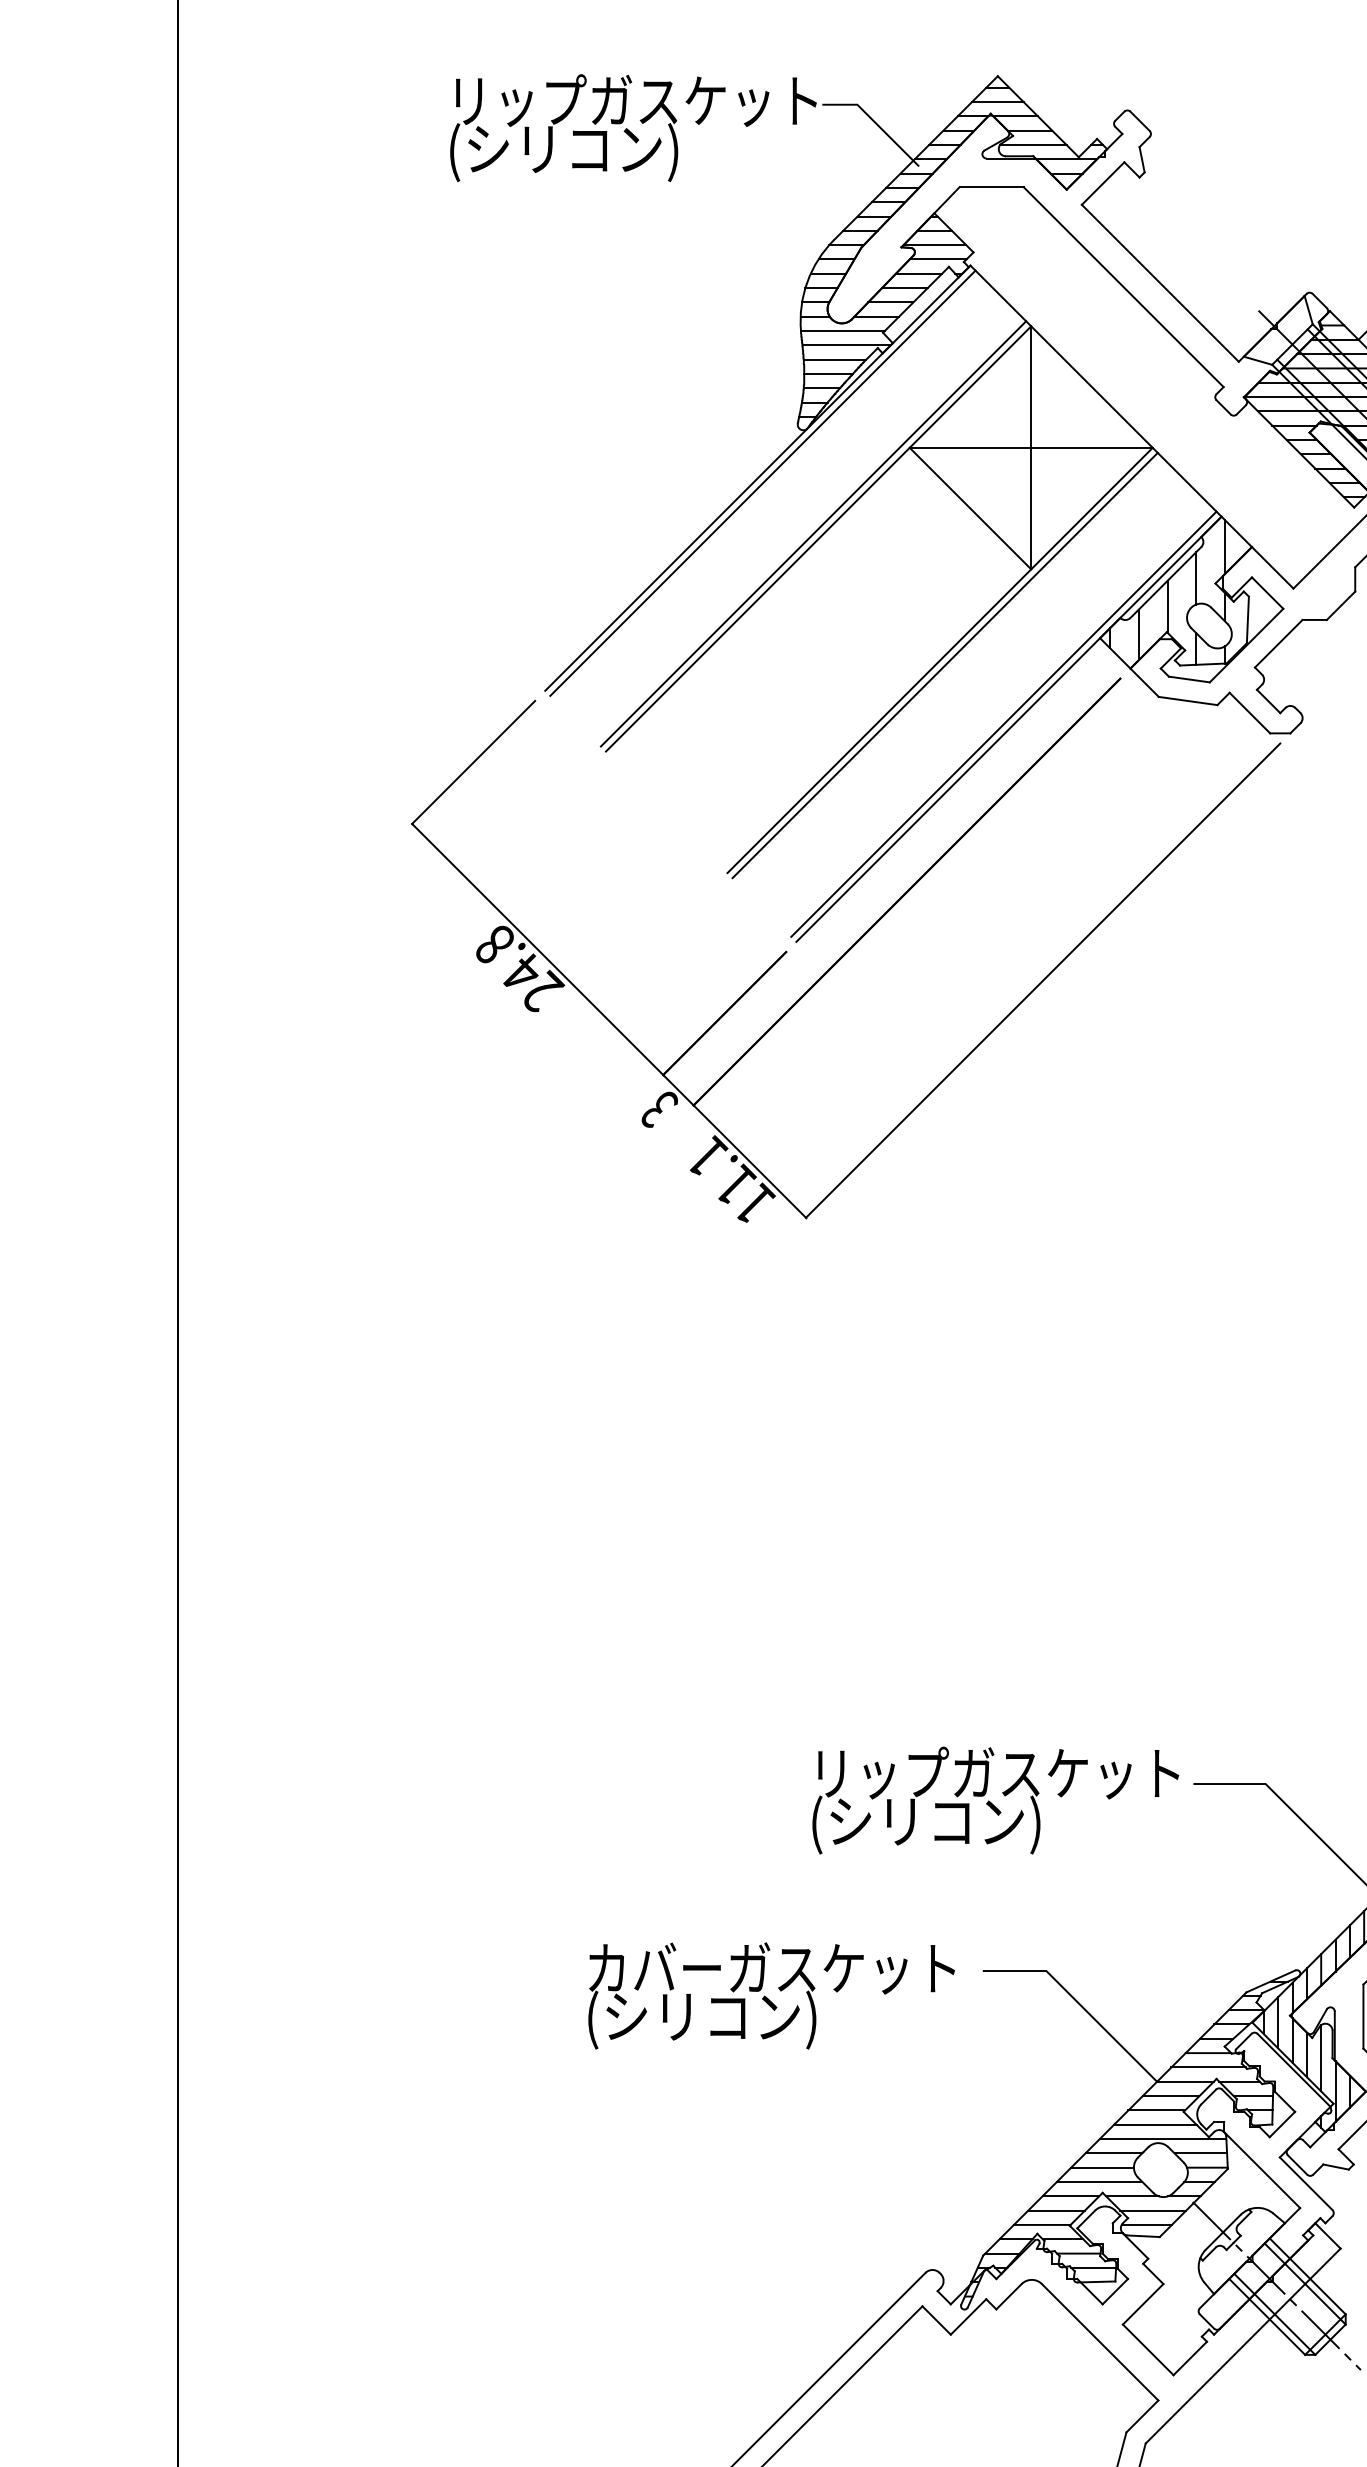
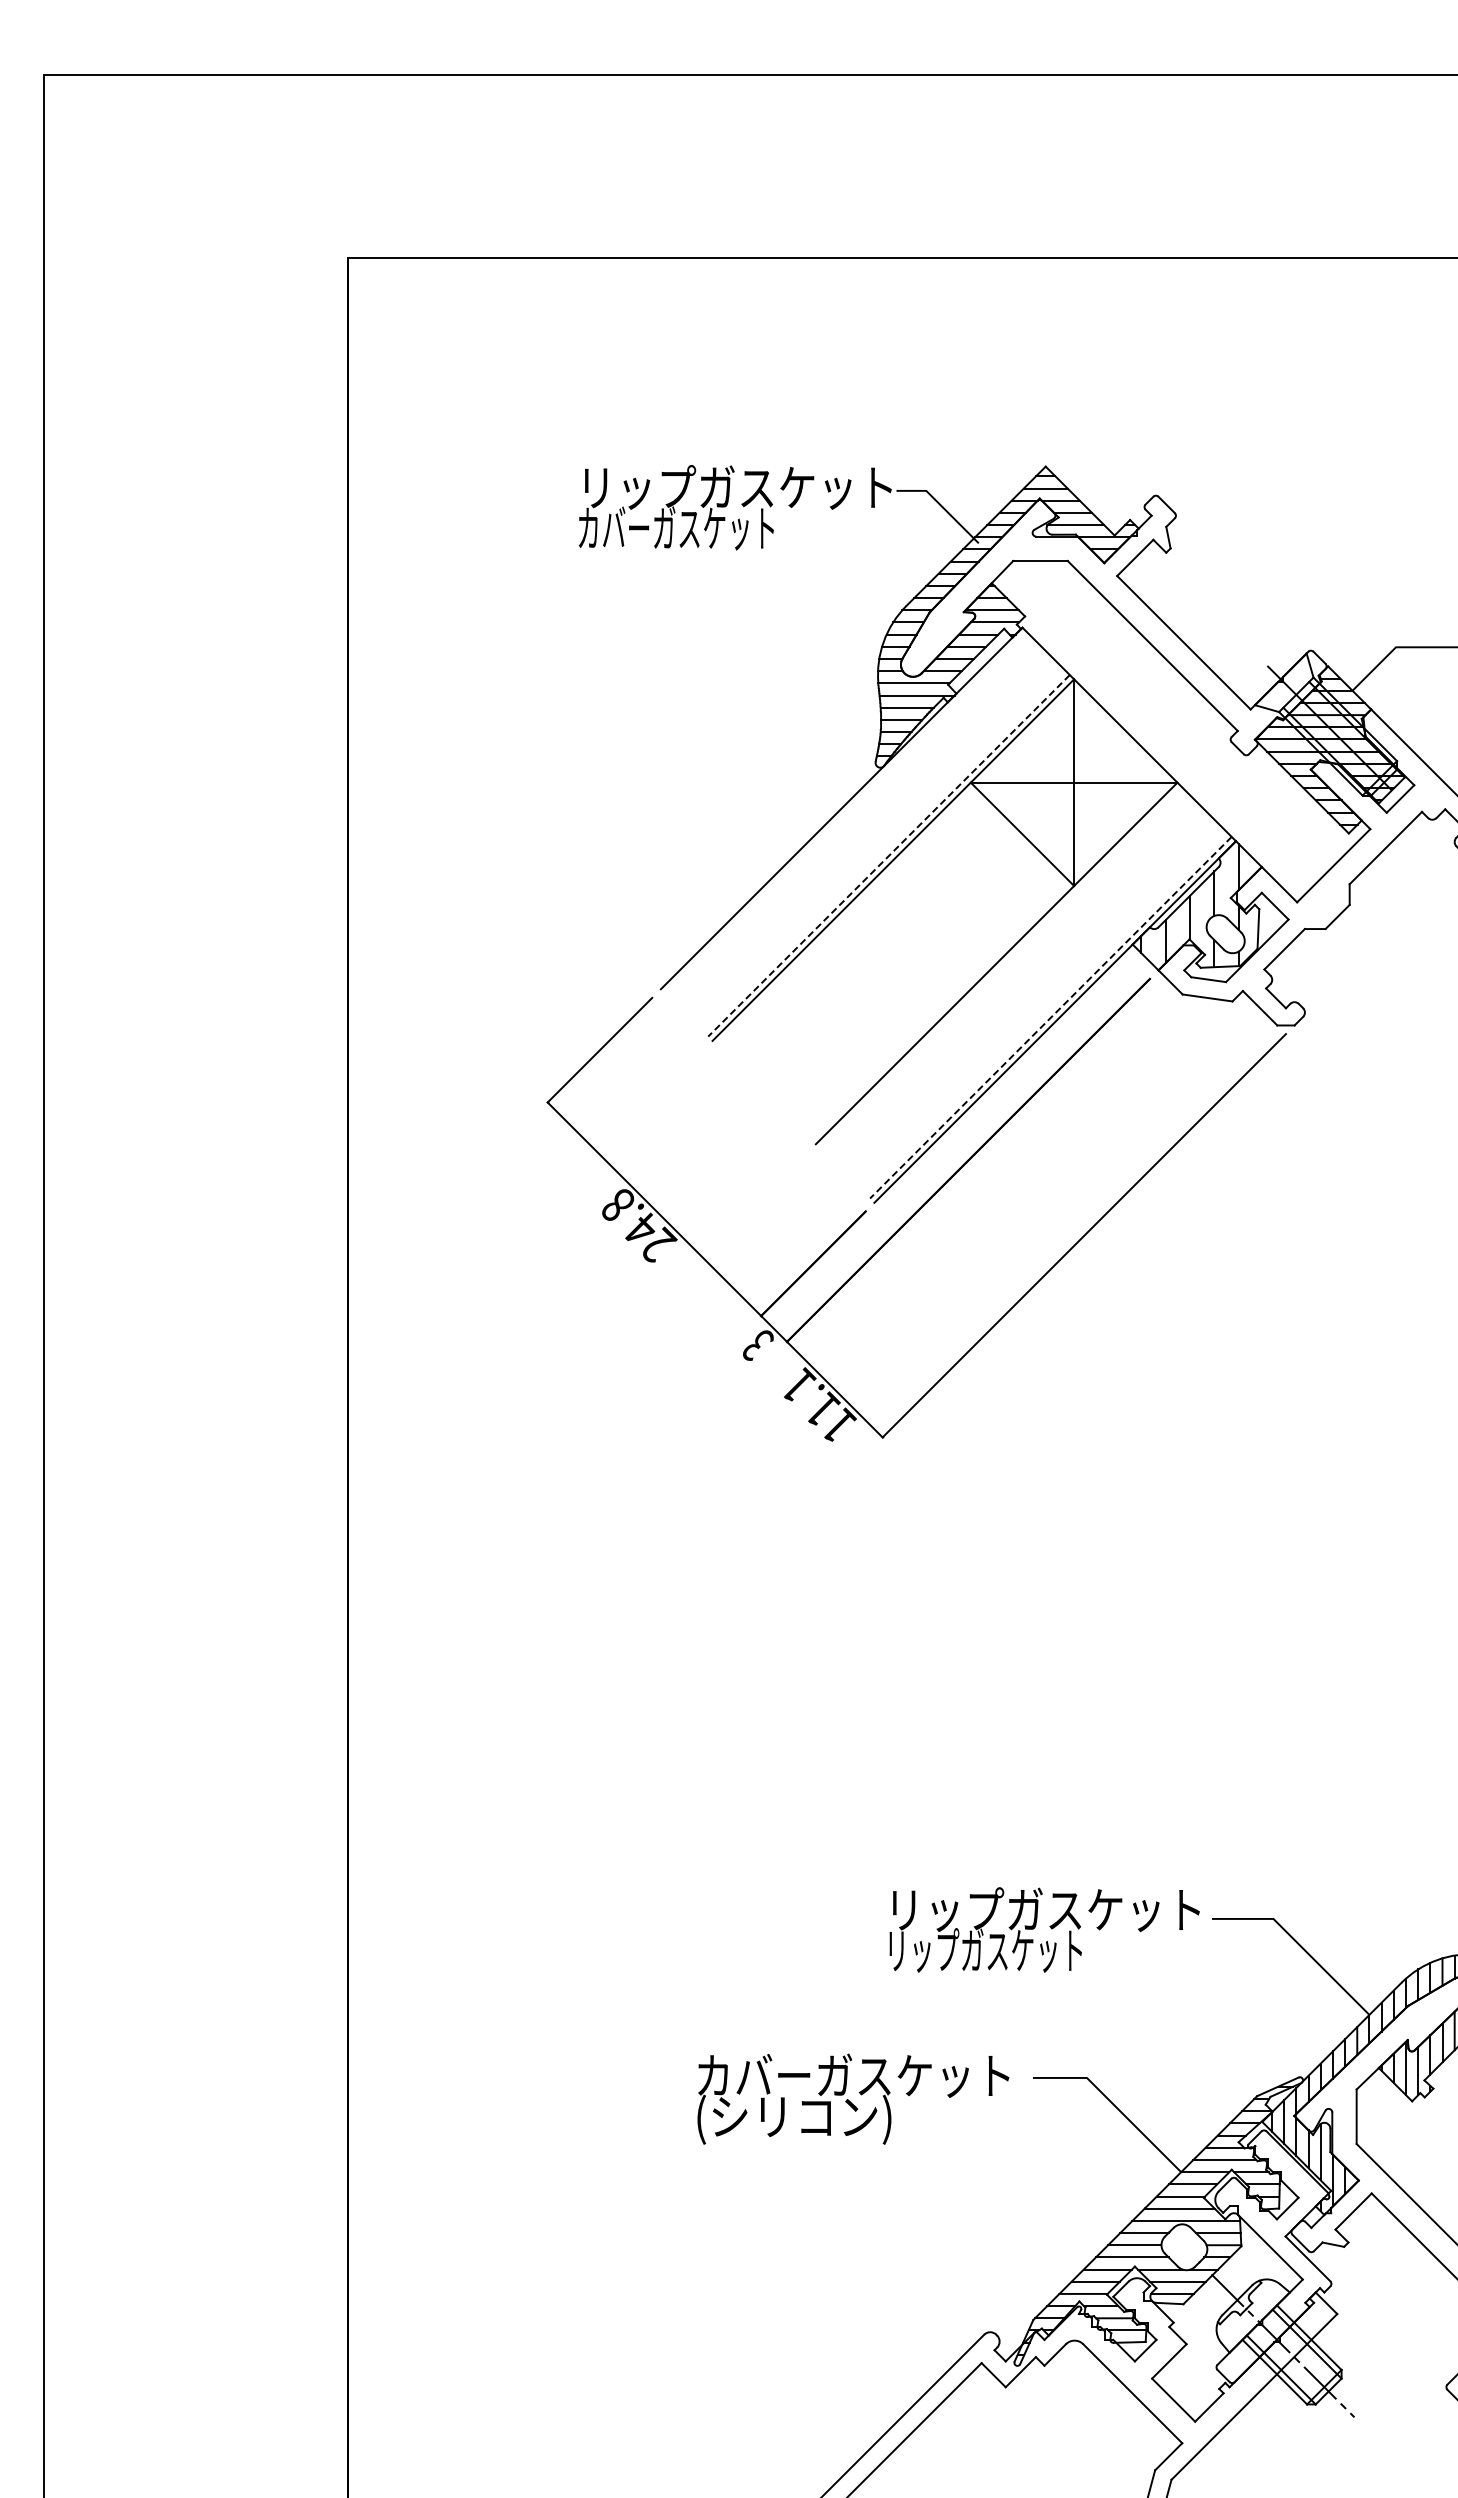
text: (563, 152) -> (676, 531), (シリコン) -> カバーガスケット
line: (762, 482) -> (845, 812), removed
line: (814, 533) -> (889, 855), solid -> dashed
line: (944, 665) -> (1000, 967), removed
line: (1003, 723) -> (1050, 1017), solid -> dashed
text: (925, 1824) -> (984, 1953), (シリコン) -> リップガスケット

